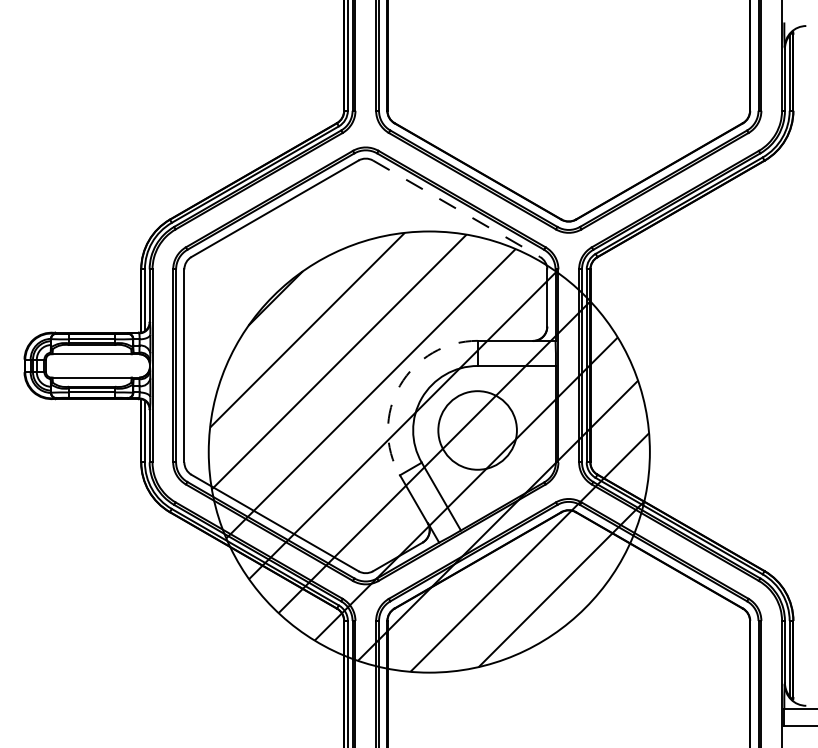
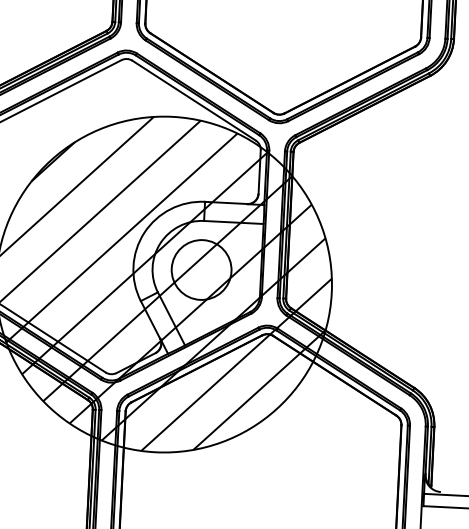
line: (456, 209) -> (194, 101), dashed -> solid
arc: (400, 385) -> (144, 232), dashed -> solid

